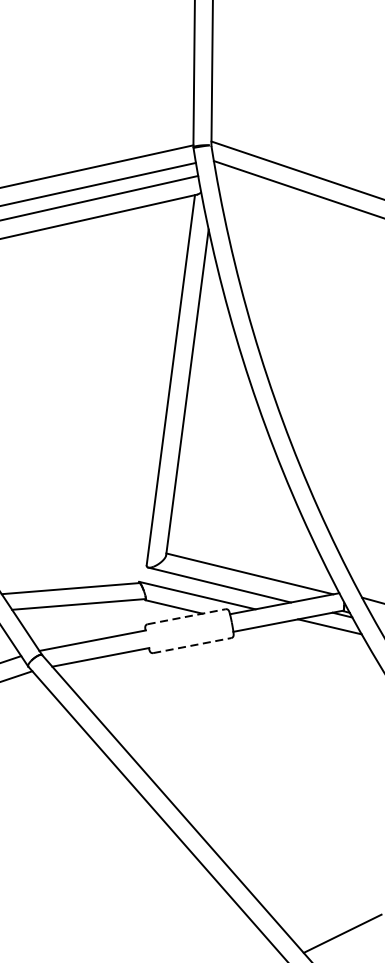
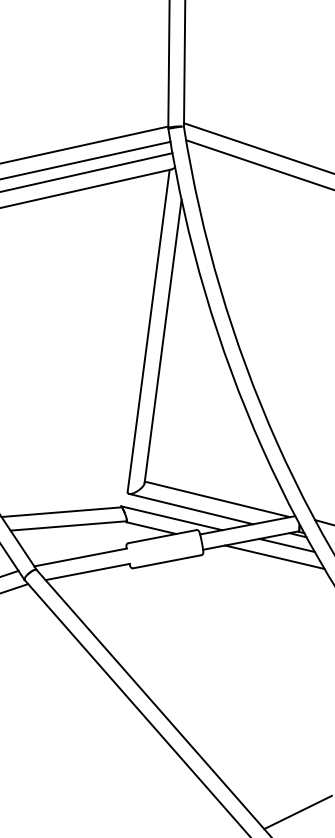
line: (186, 616) -> (162, 536), dashed -> solid
line: (315, 639) -> (274, 556), added
line: (192, 645) -> (167, 561), dashed -> solid

